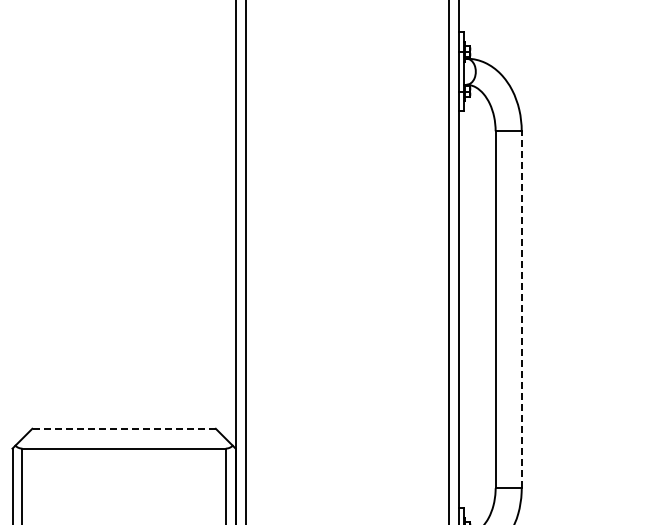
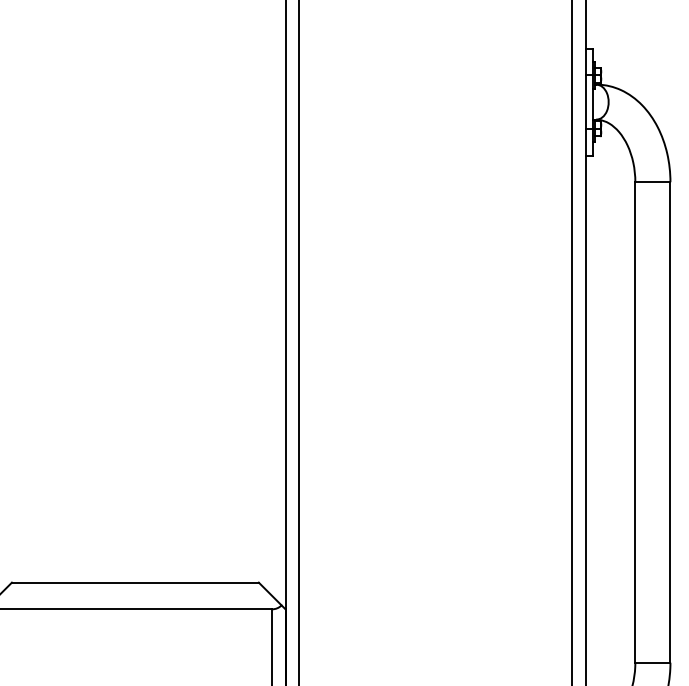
line: (521, 309) -> (670, 422), dashed -> solid
line: (124, 428) -> (135, 582), dashed -> solid

